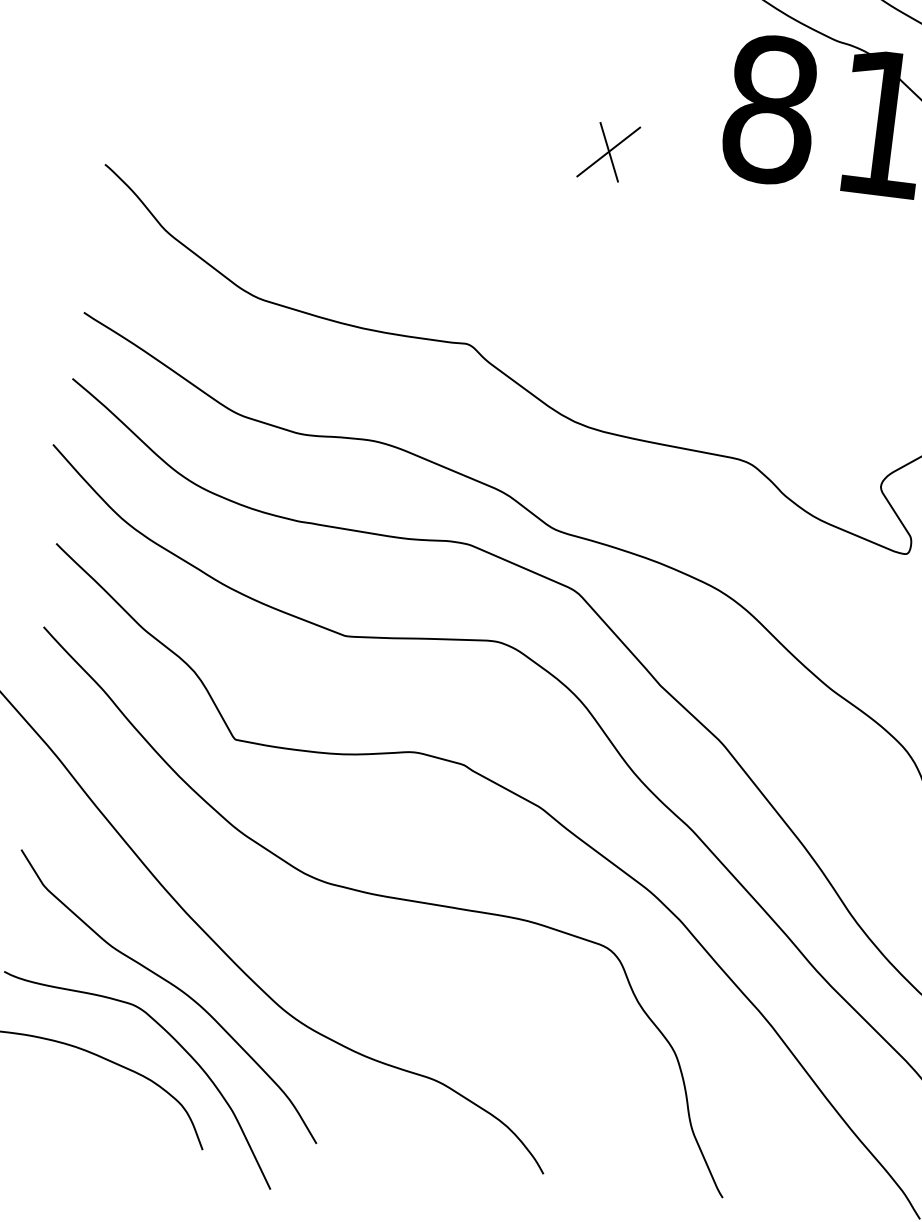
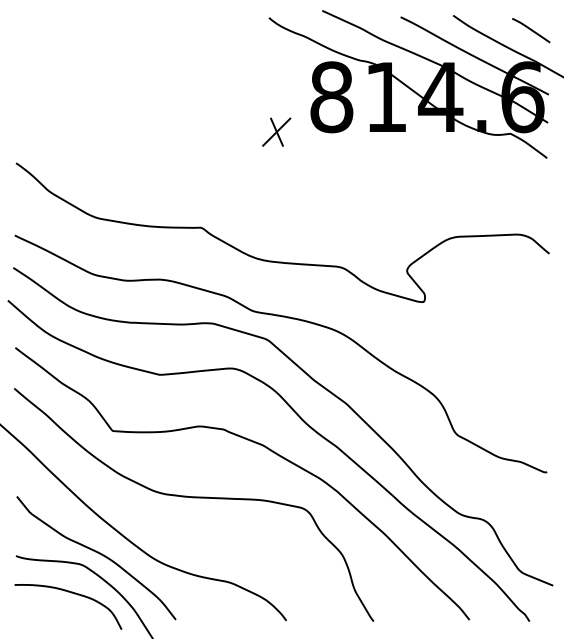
part: (608, 150) -> (276, 131), moved

